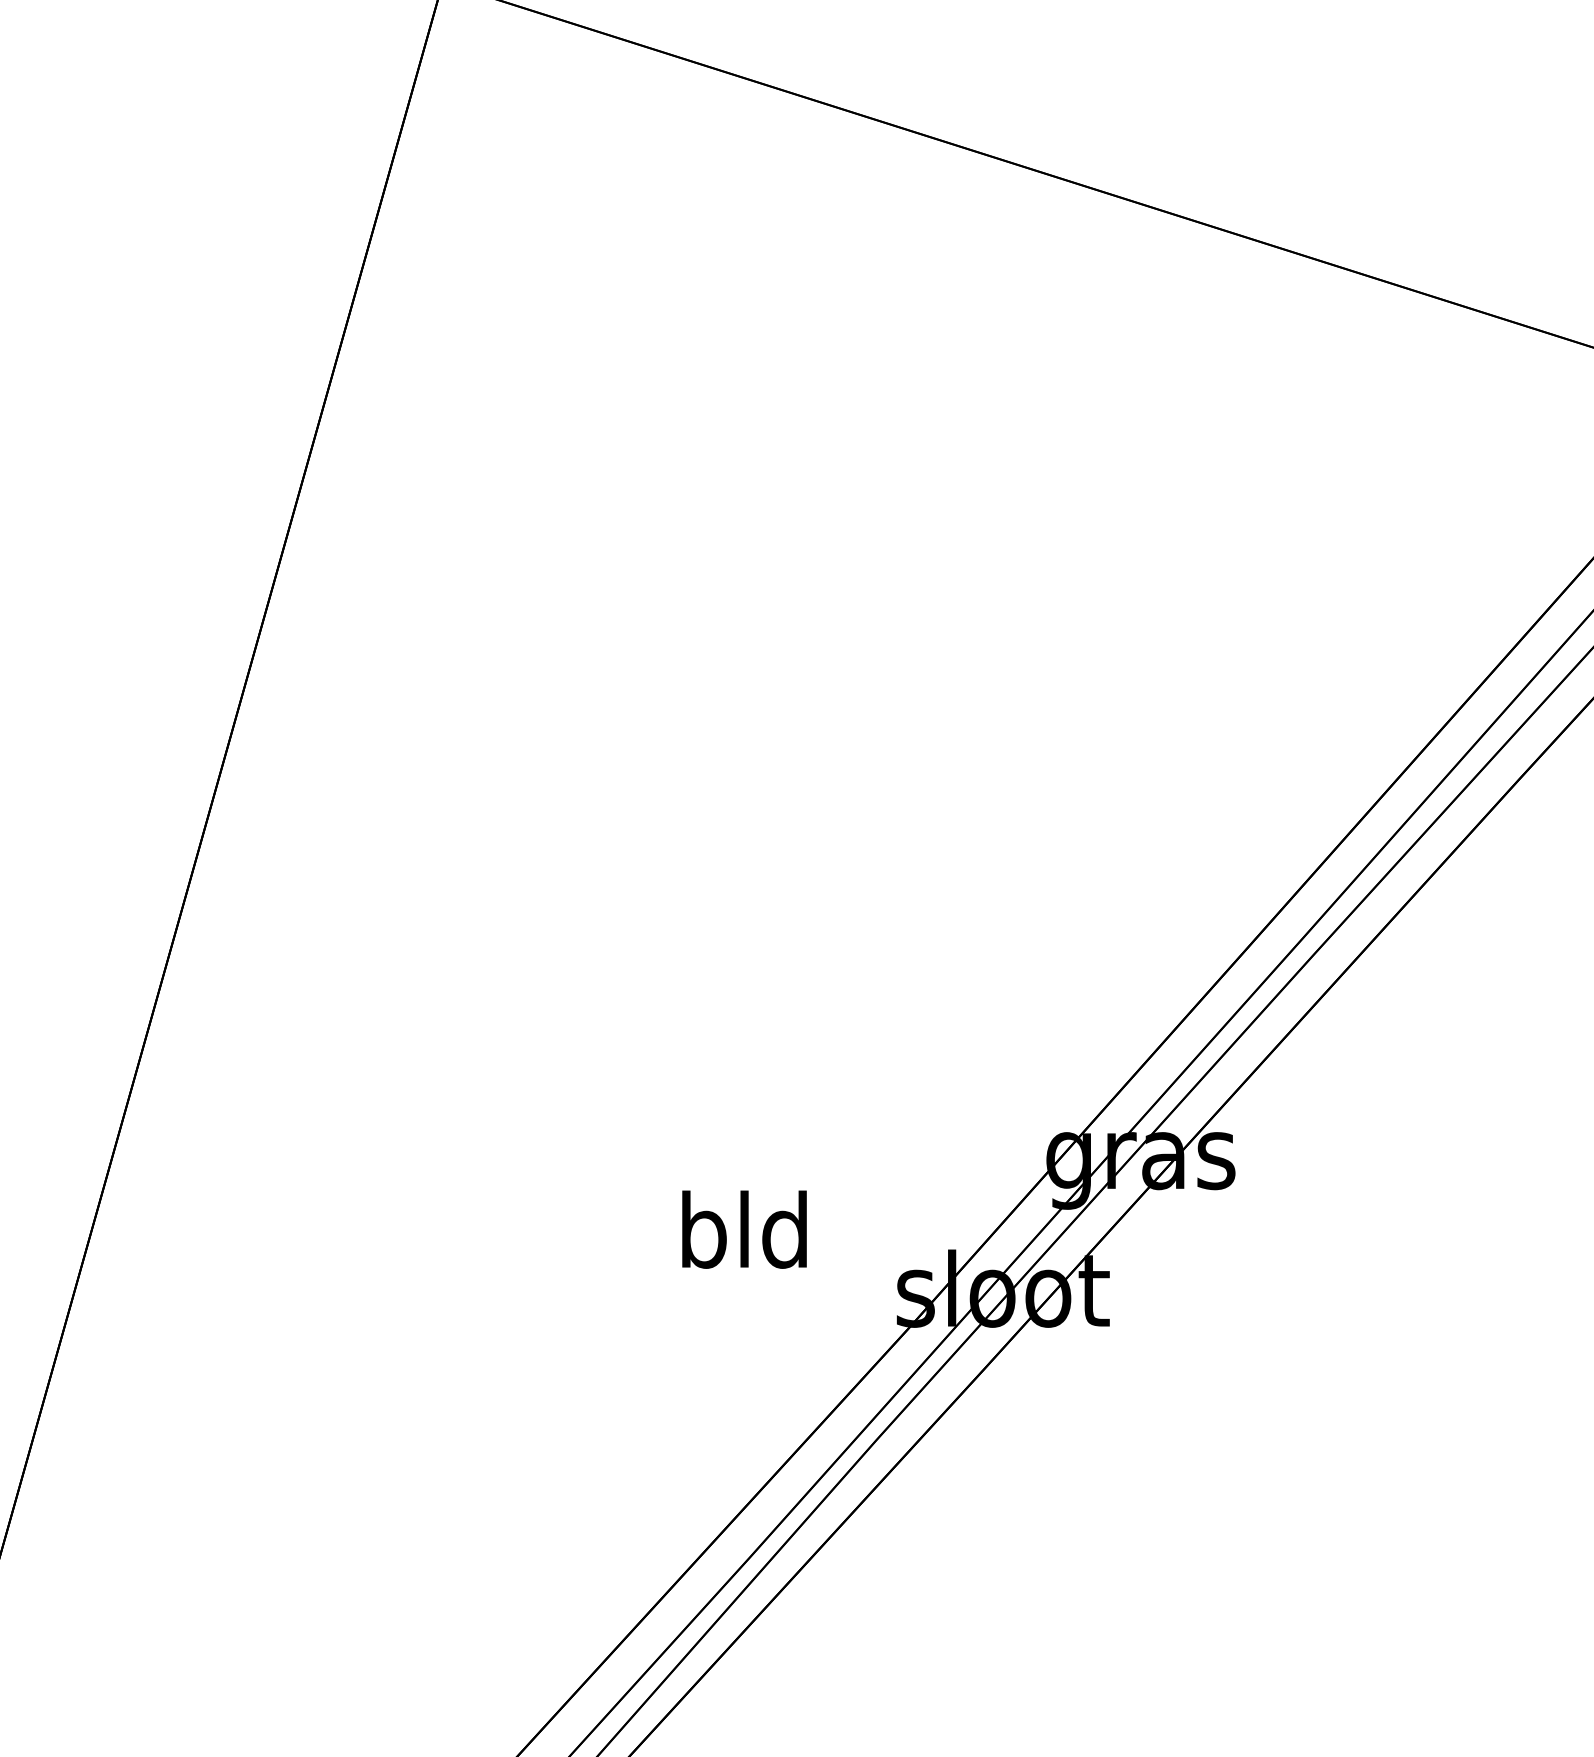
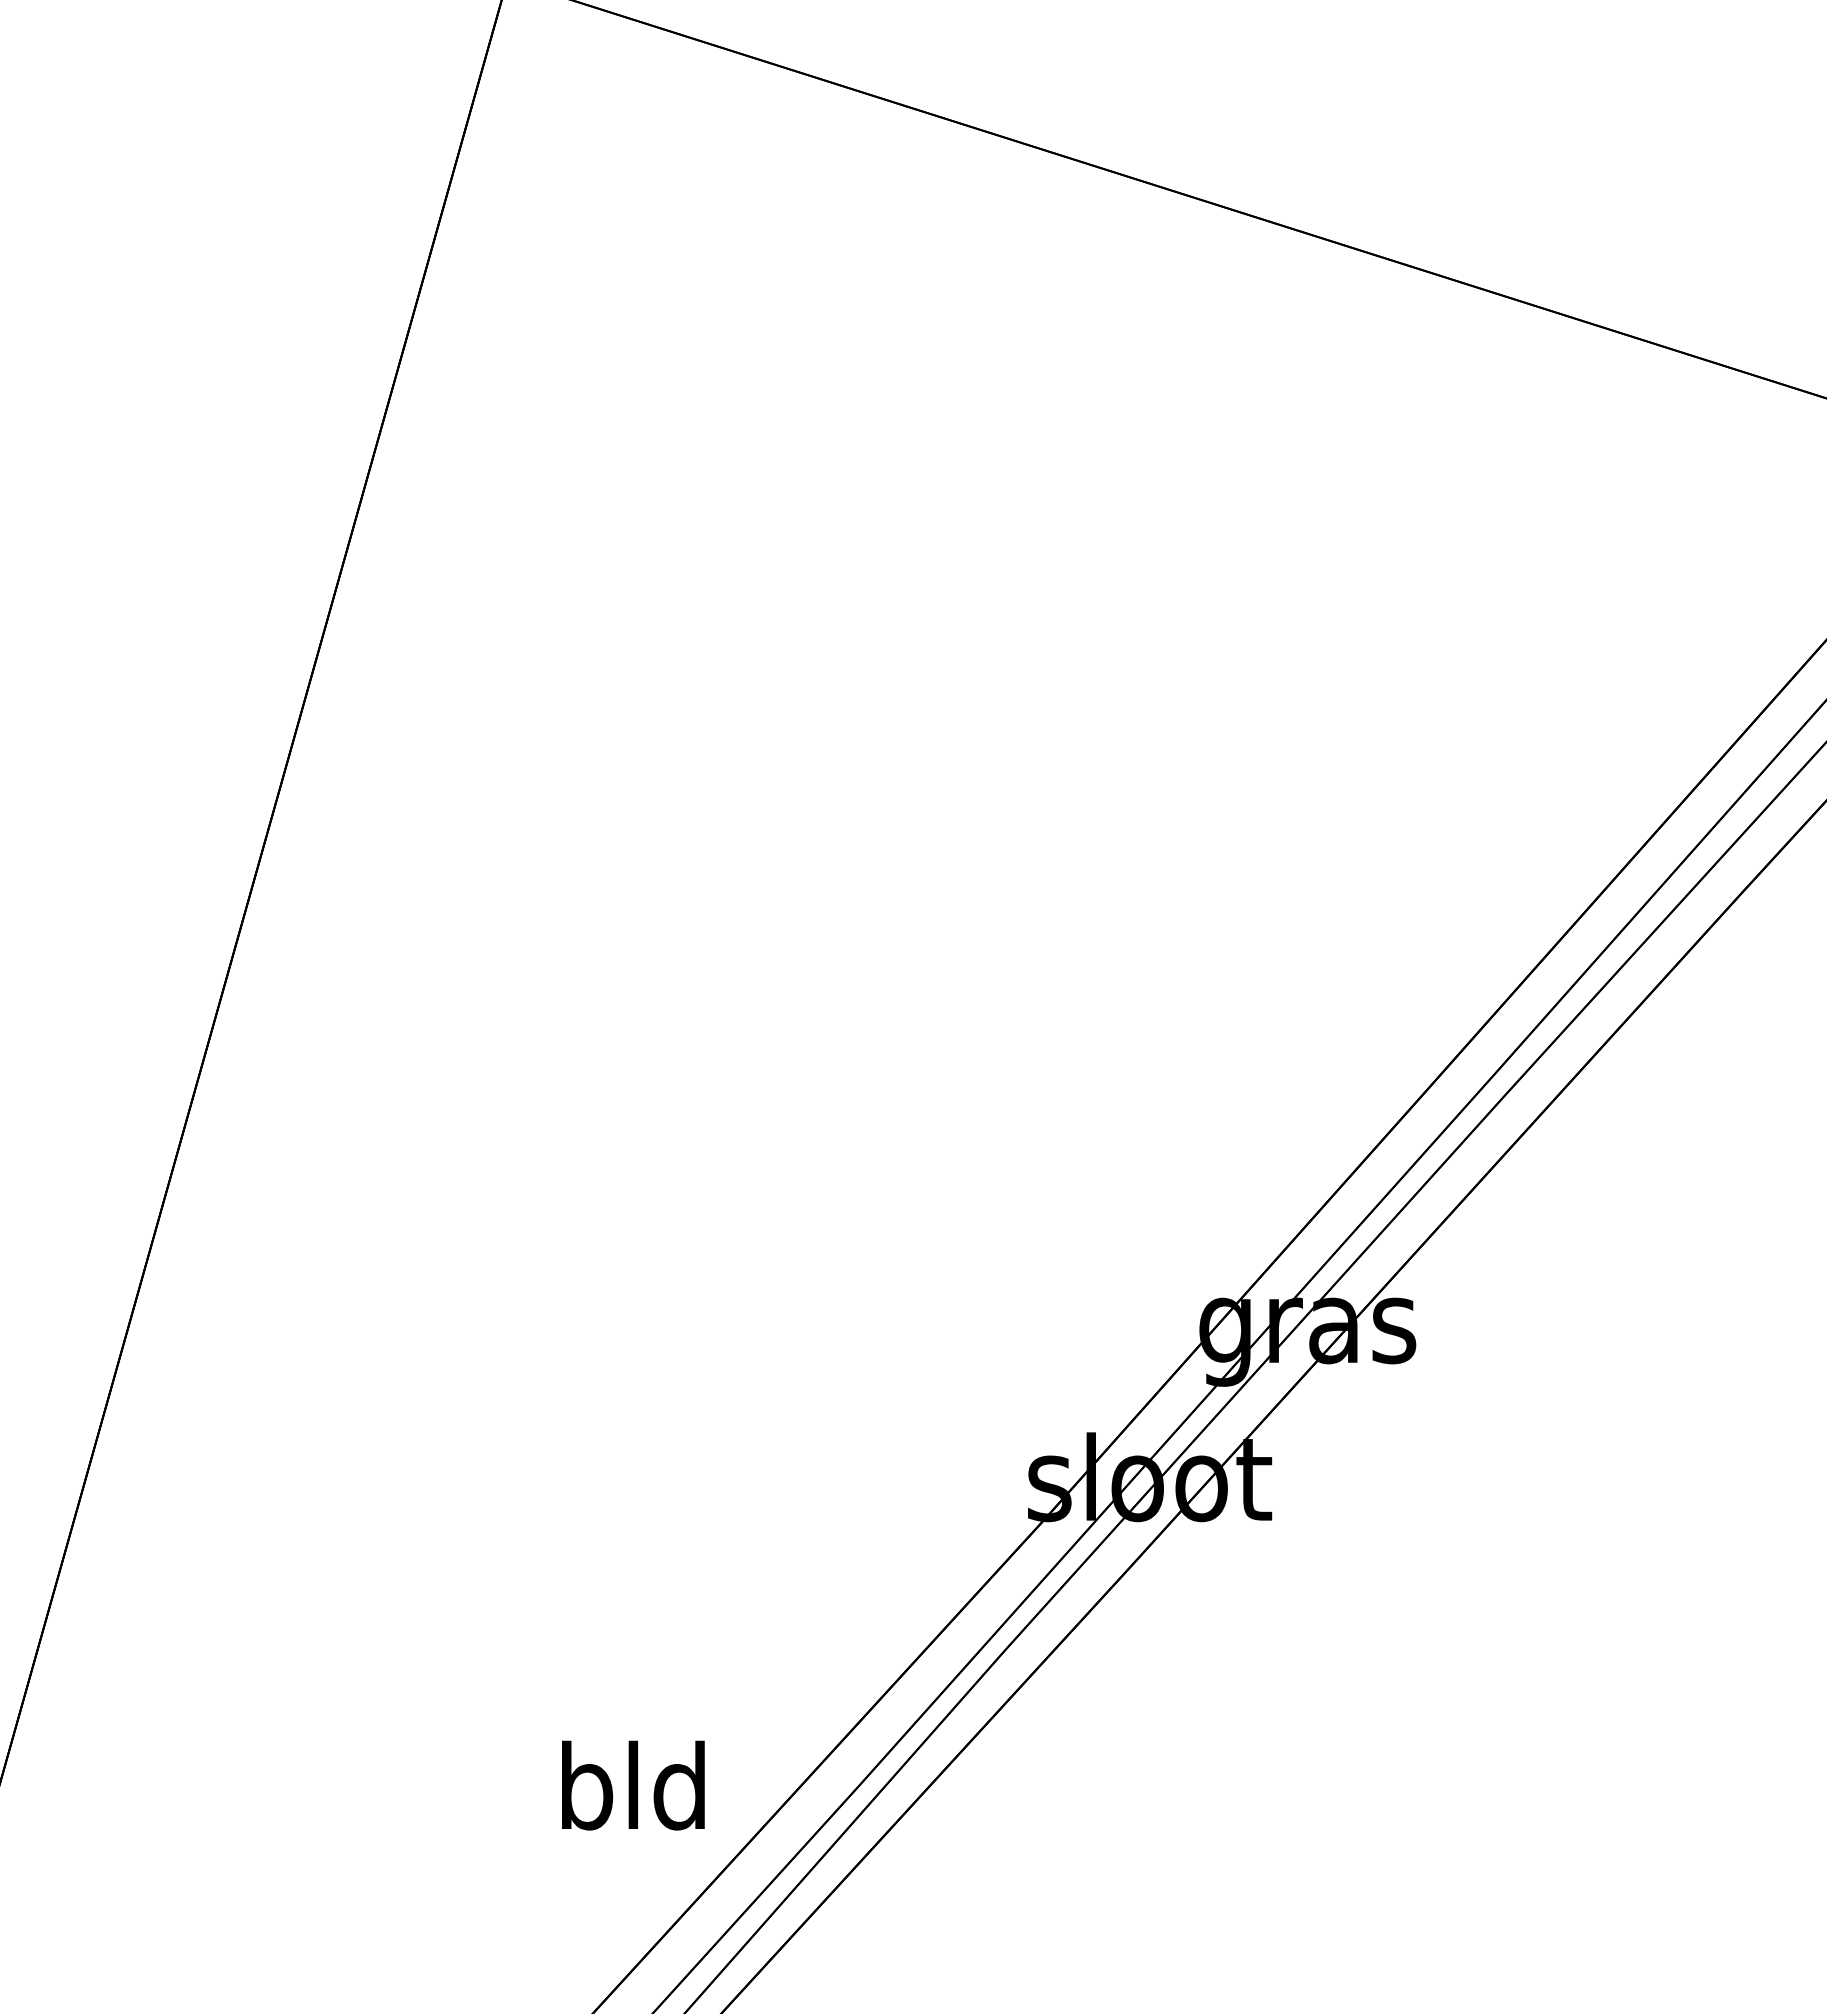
text: (744, 1229) -> (633, 1785), moved

